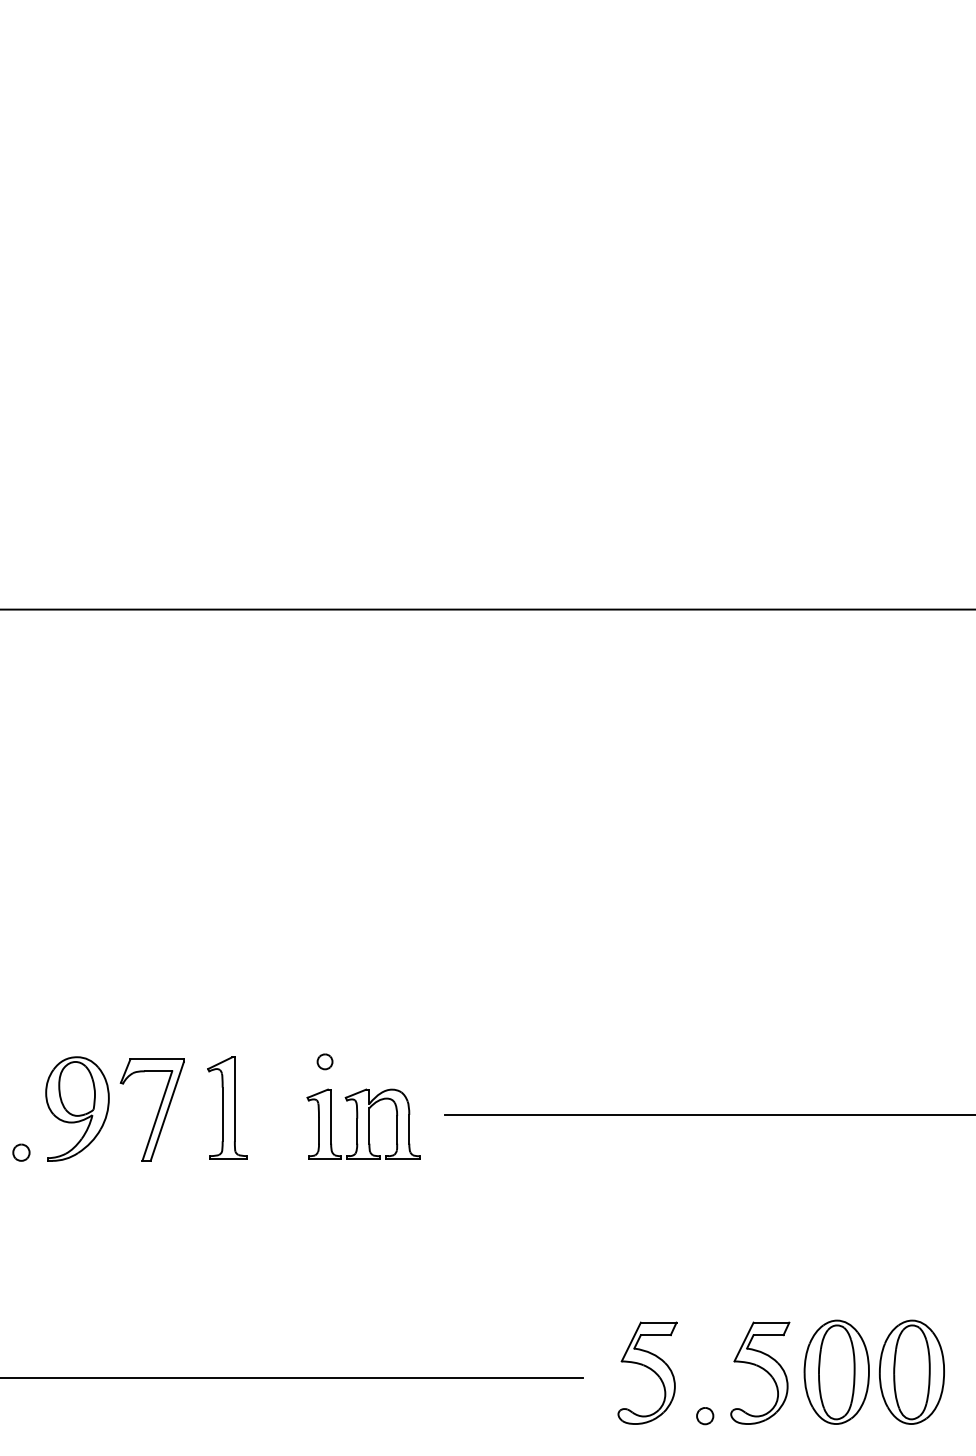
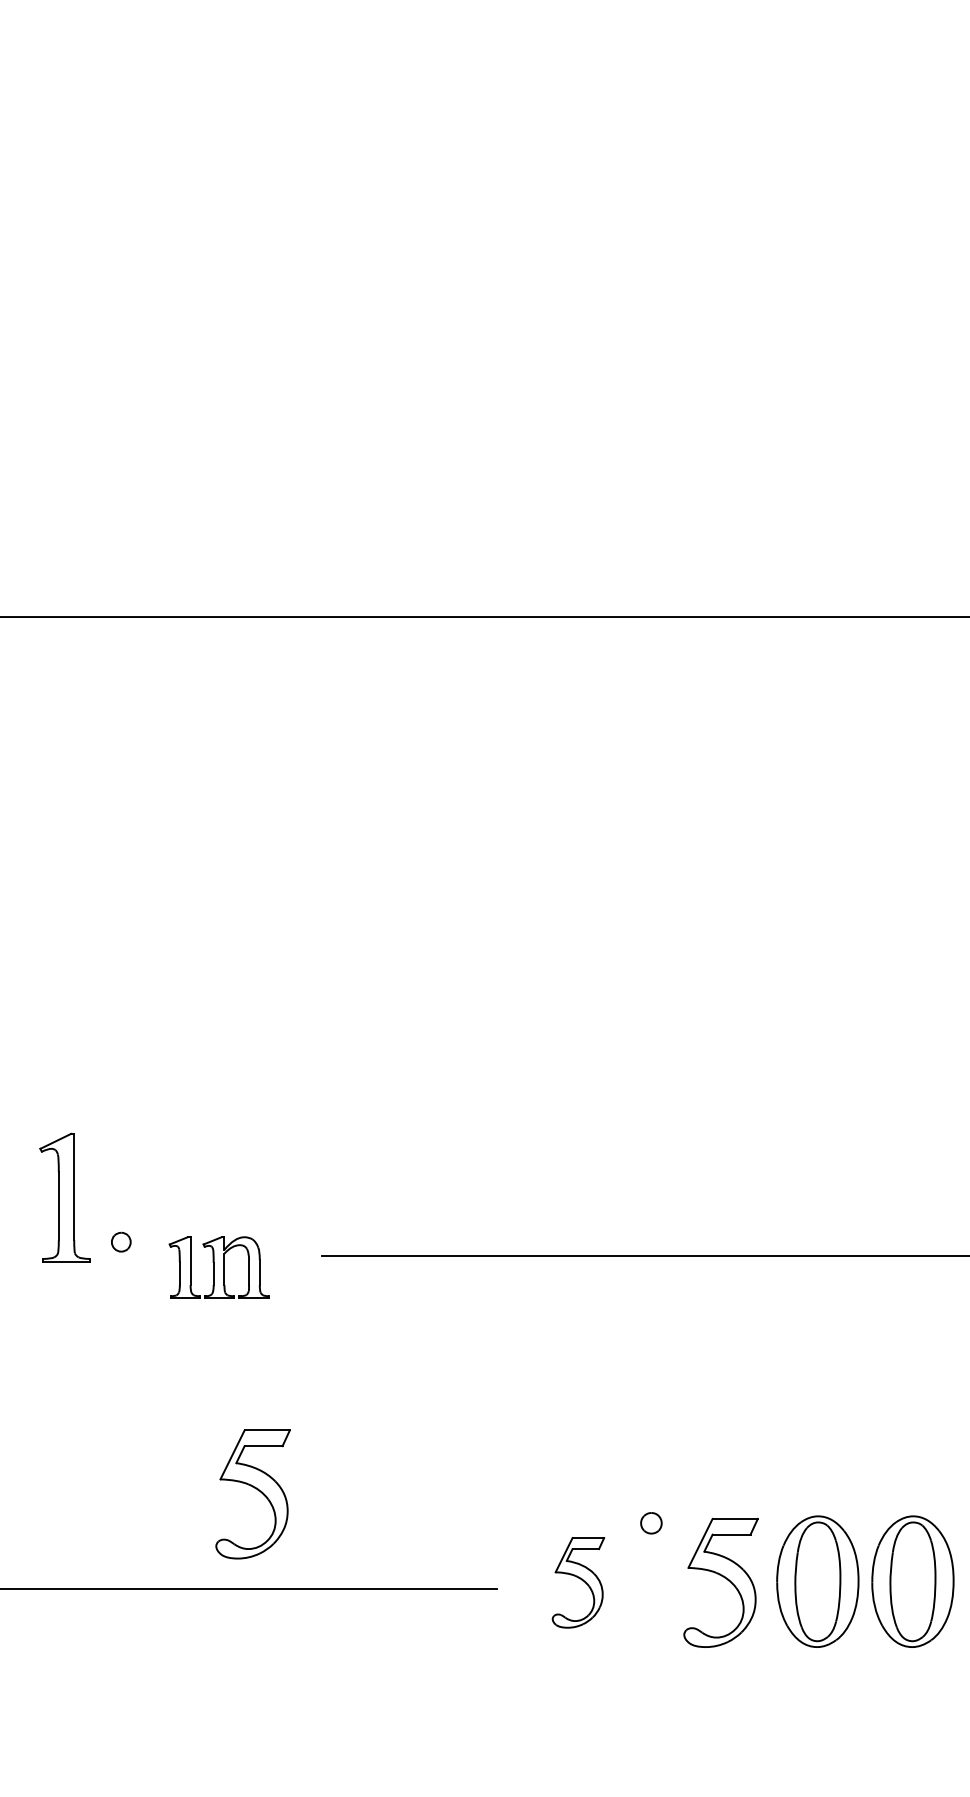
part: (324, 1061) -> (120, 1241), moved
part: (227, 1107) -> (64, 1197), moved
part: (363, 1123) -> (219, 1267), size x0.7
part: (390, 1302) -> (253, 1493), added
part: (647, 1372) -> (578, 1581), size x0.7
part: (705, 1416) -> (651, 1523), moved

